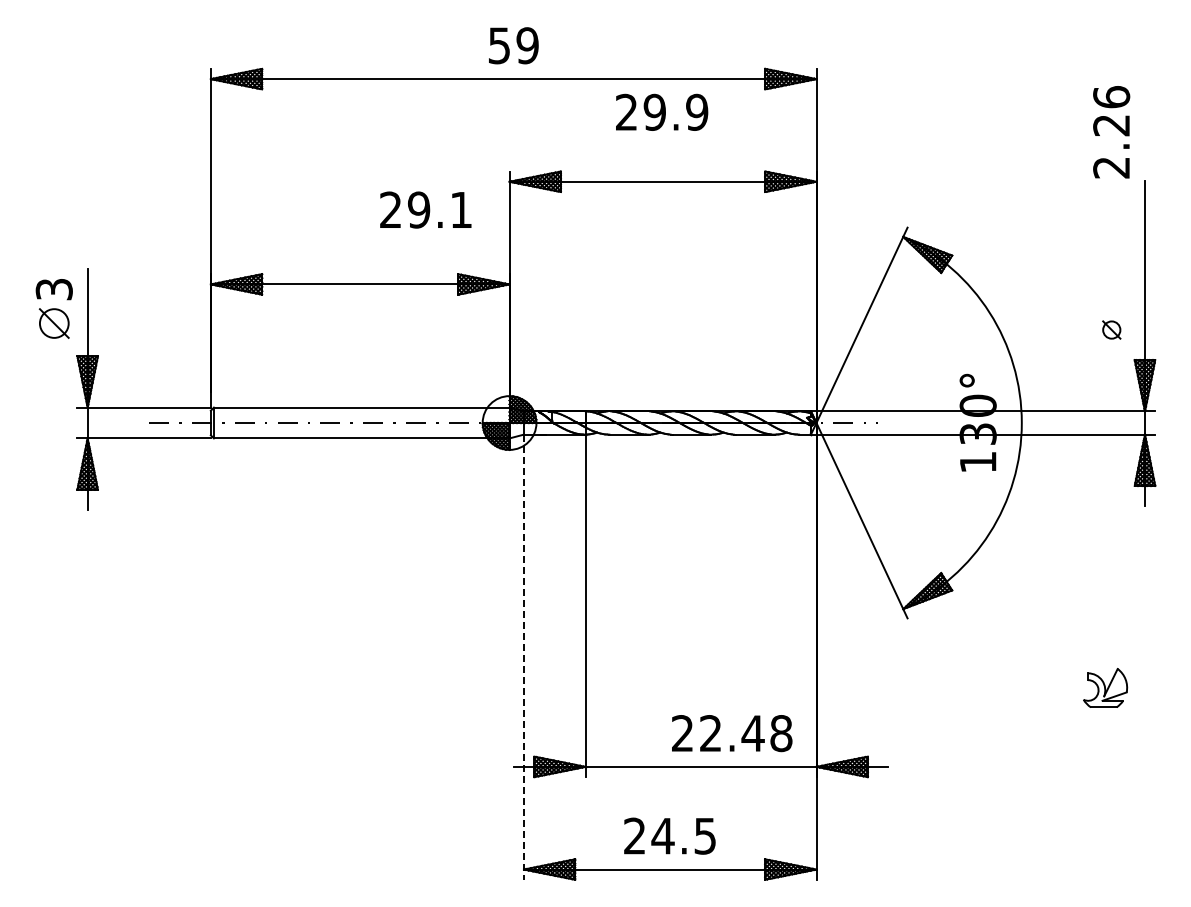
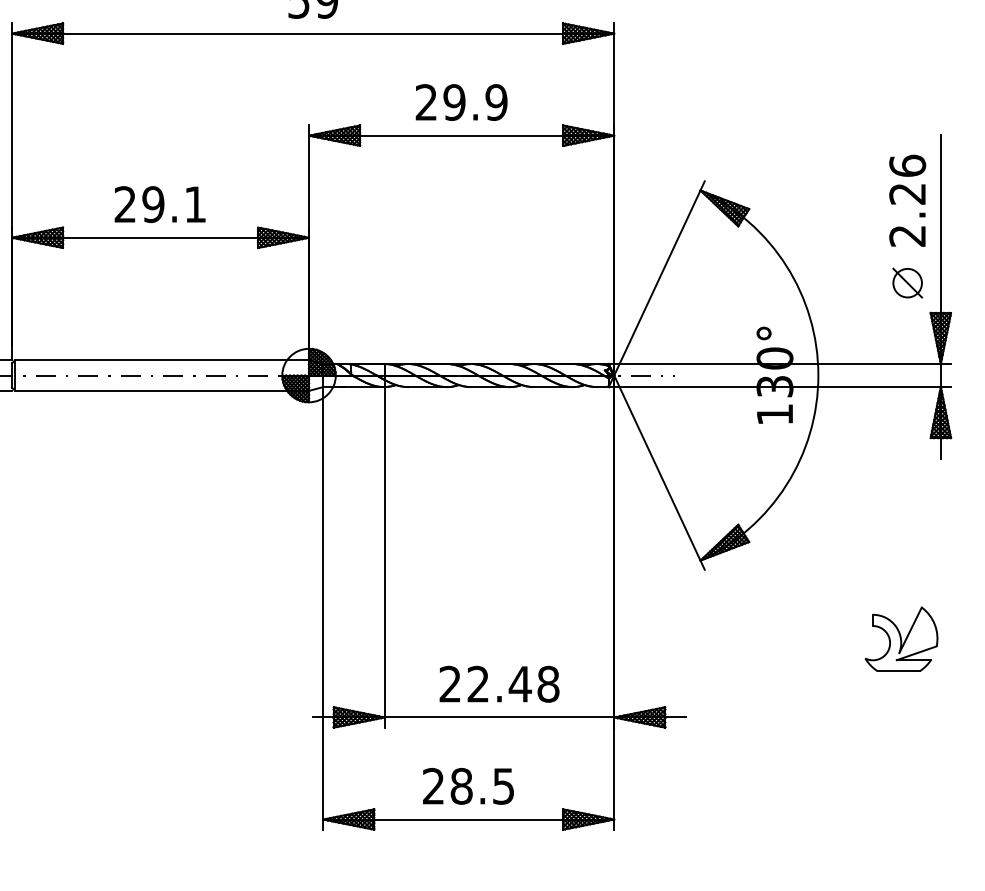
text: (662, 111) -> (462, 101), moved
text: (1111, 132) -> (907, 201), moved
text: (425, 209) -> (159, 204), moved
part: (1111, 329) -> (907, 282), size x1.67
line: (523, 657) -> (322, 608), dashed -> solid
part: (1105, 687) -> (901, 638), size x1.67
text: (732, 733) -> (499, 684), moved
text: (662, 835) -> (461, 785), 24.5 -> 28.5

